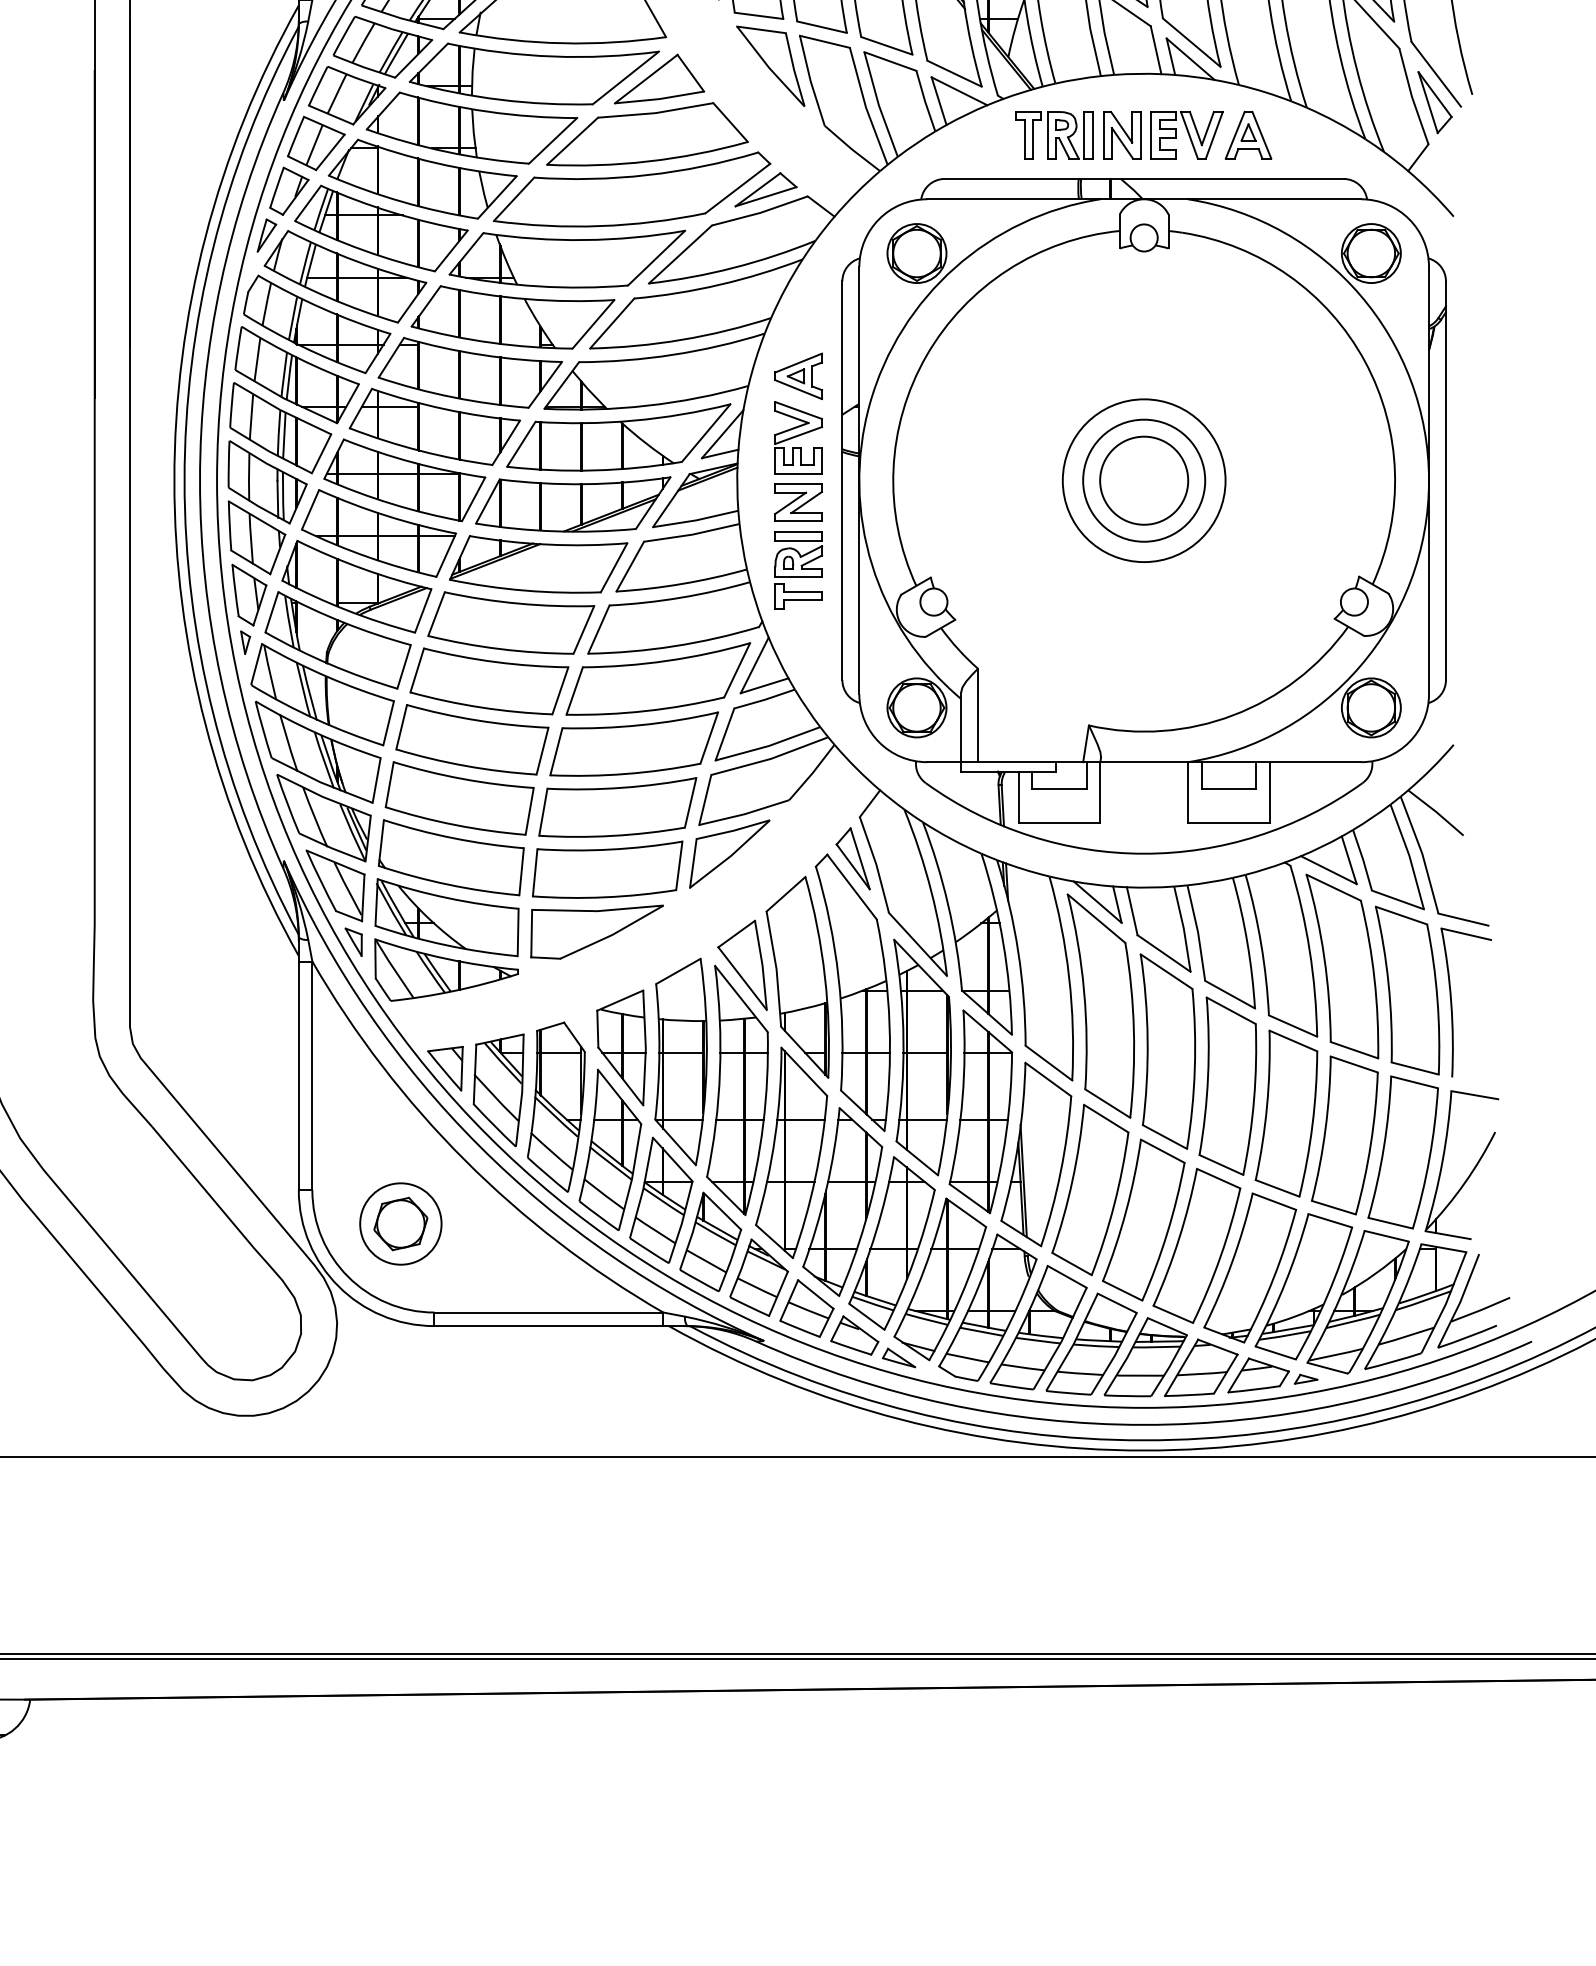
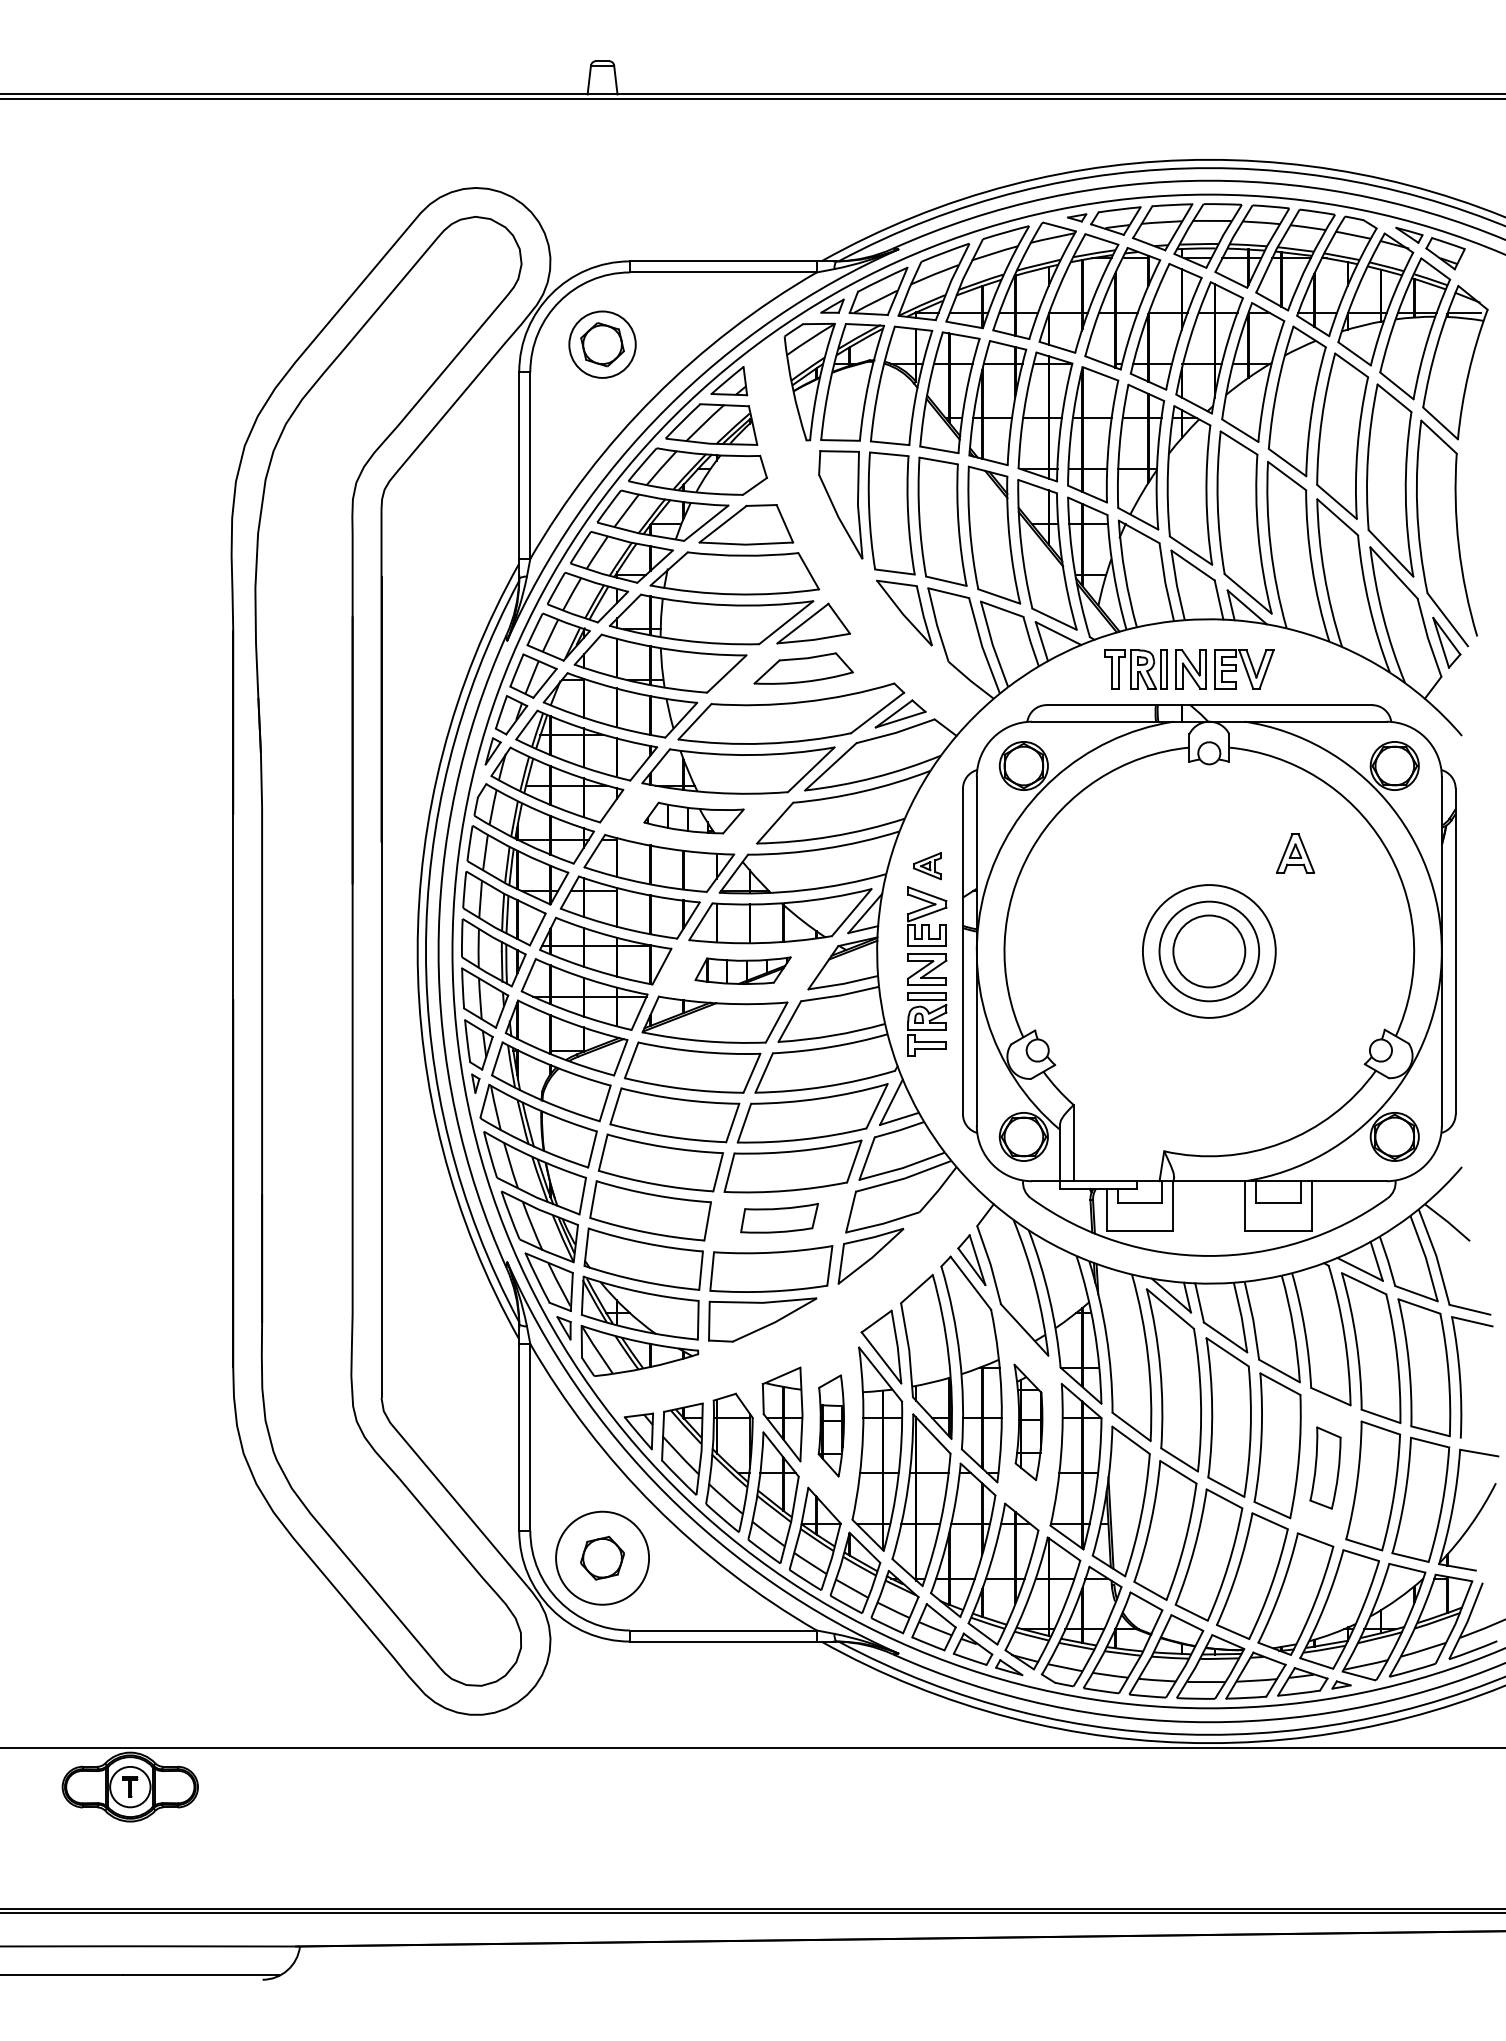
part: (647, 134) -> (803, 668), size x0.6
part: (1248, 135) -> (1295, 853), moved
part: (512, 316) -> (693, 817), size x0.6
part: (798, 375) -> (927, 865), size x0.7
part: (572, 504) -> (742, 970), size x0.6
part: (617, 807) -> (779, 1218), size x0.6
part: (922, 1057) -> (1028, 1422), size x0.6
part: (681, 1061) -> (831, 1425), size x0.6
part: (1286, 1112) -> (1325, 1467), size x0.6
circle: (400, 1224) -> (602, 1558), size x1.4

